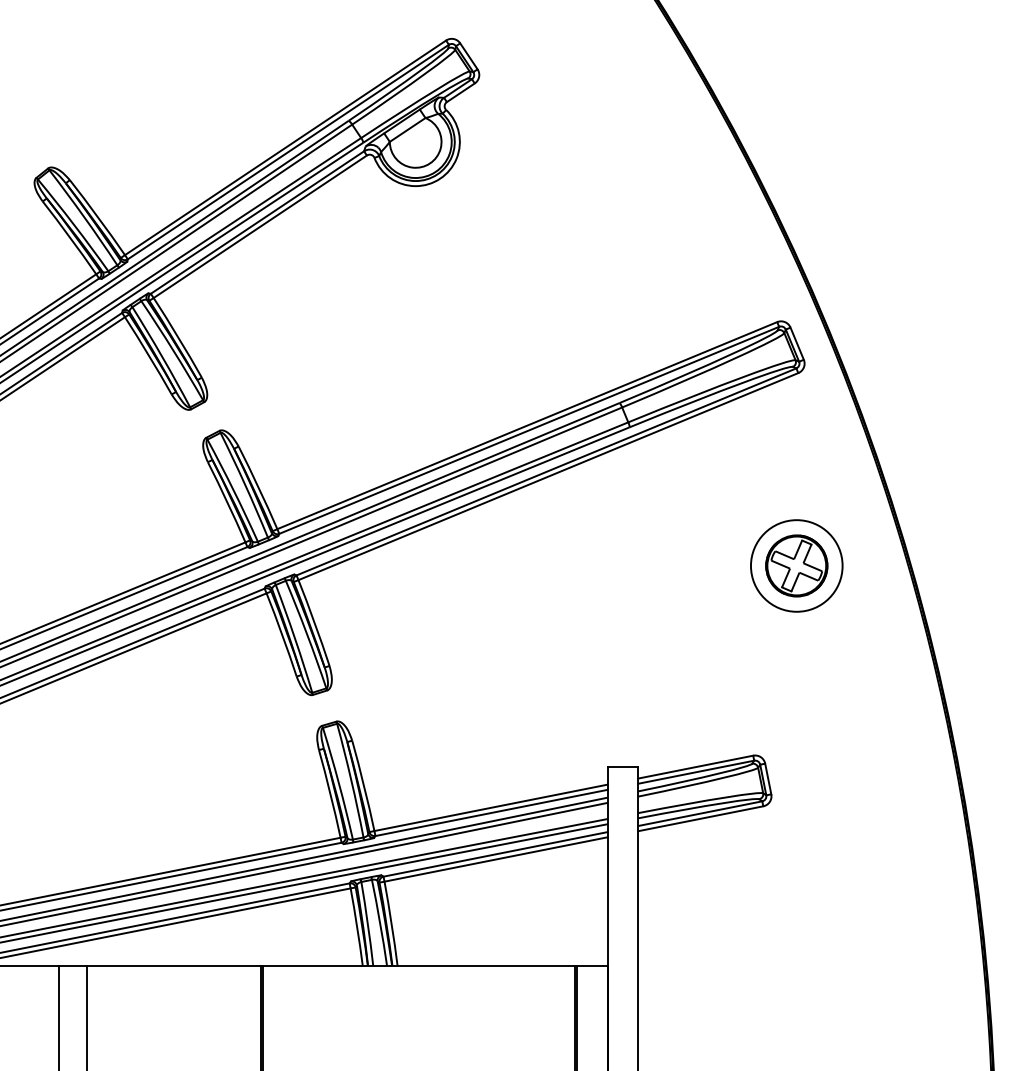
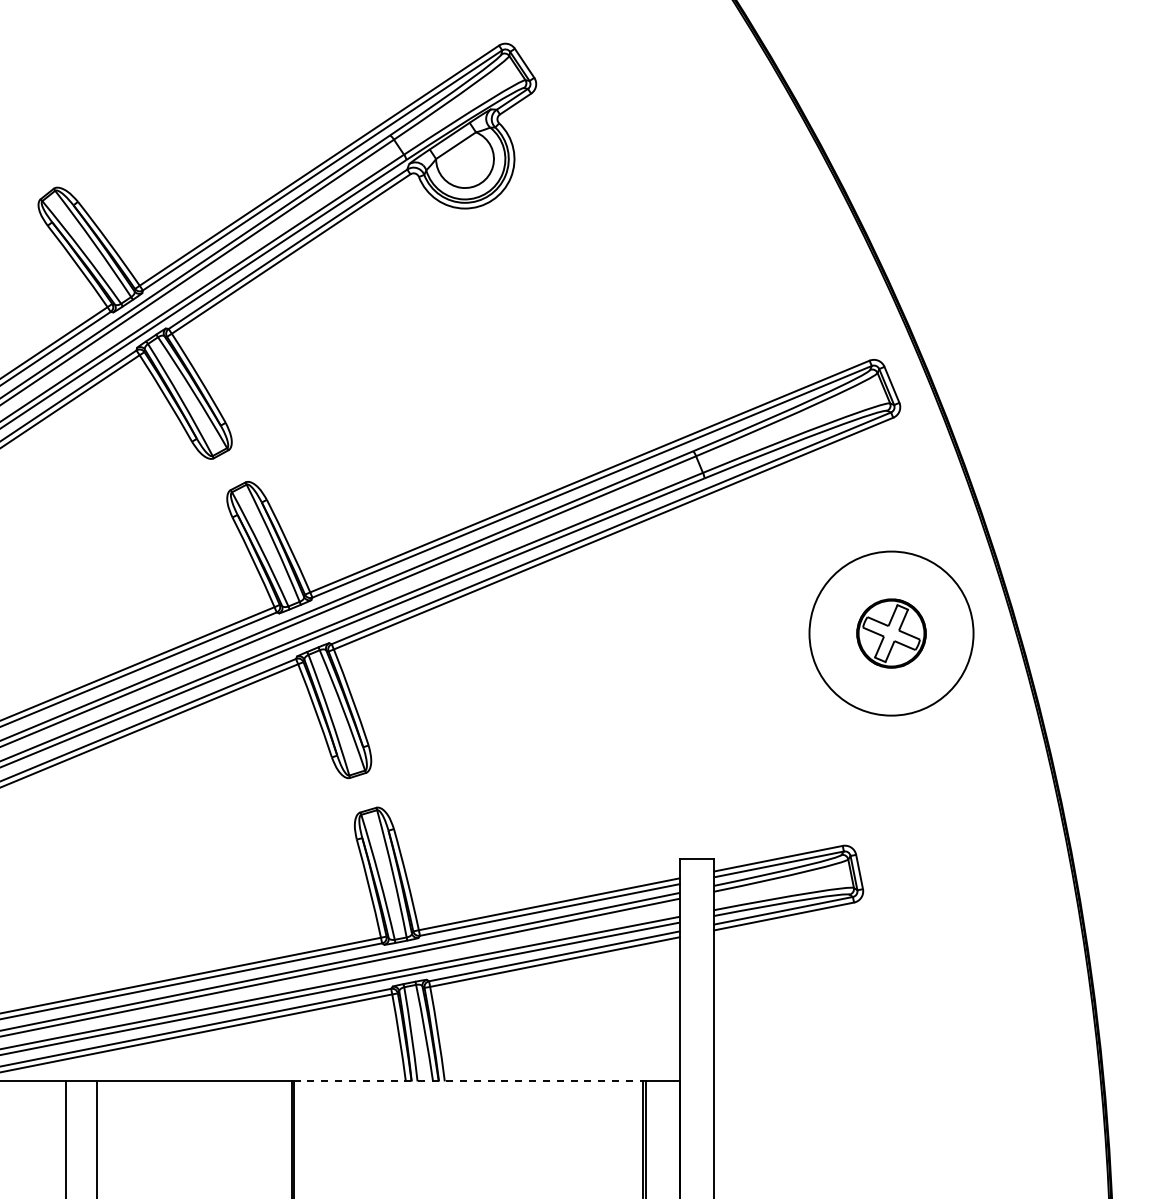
circle: (796, 565) -> (891, 633), size x1.6
line: (418, 966) -> (468, 1081), solid -> dashed

